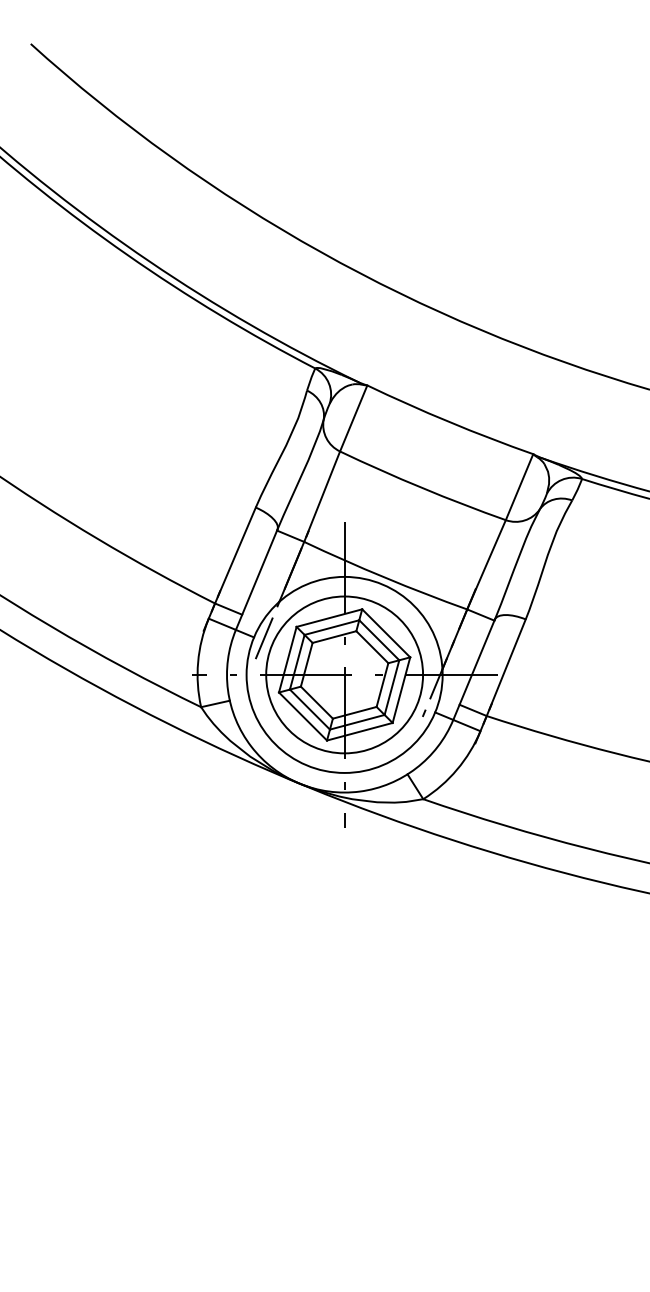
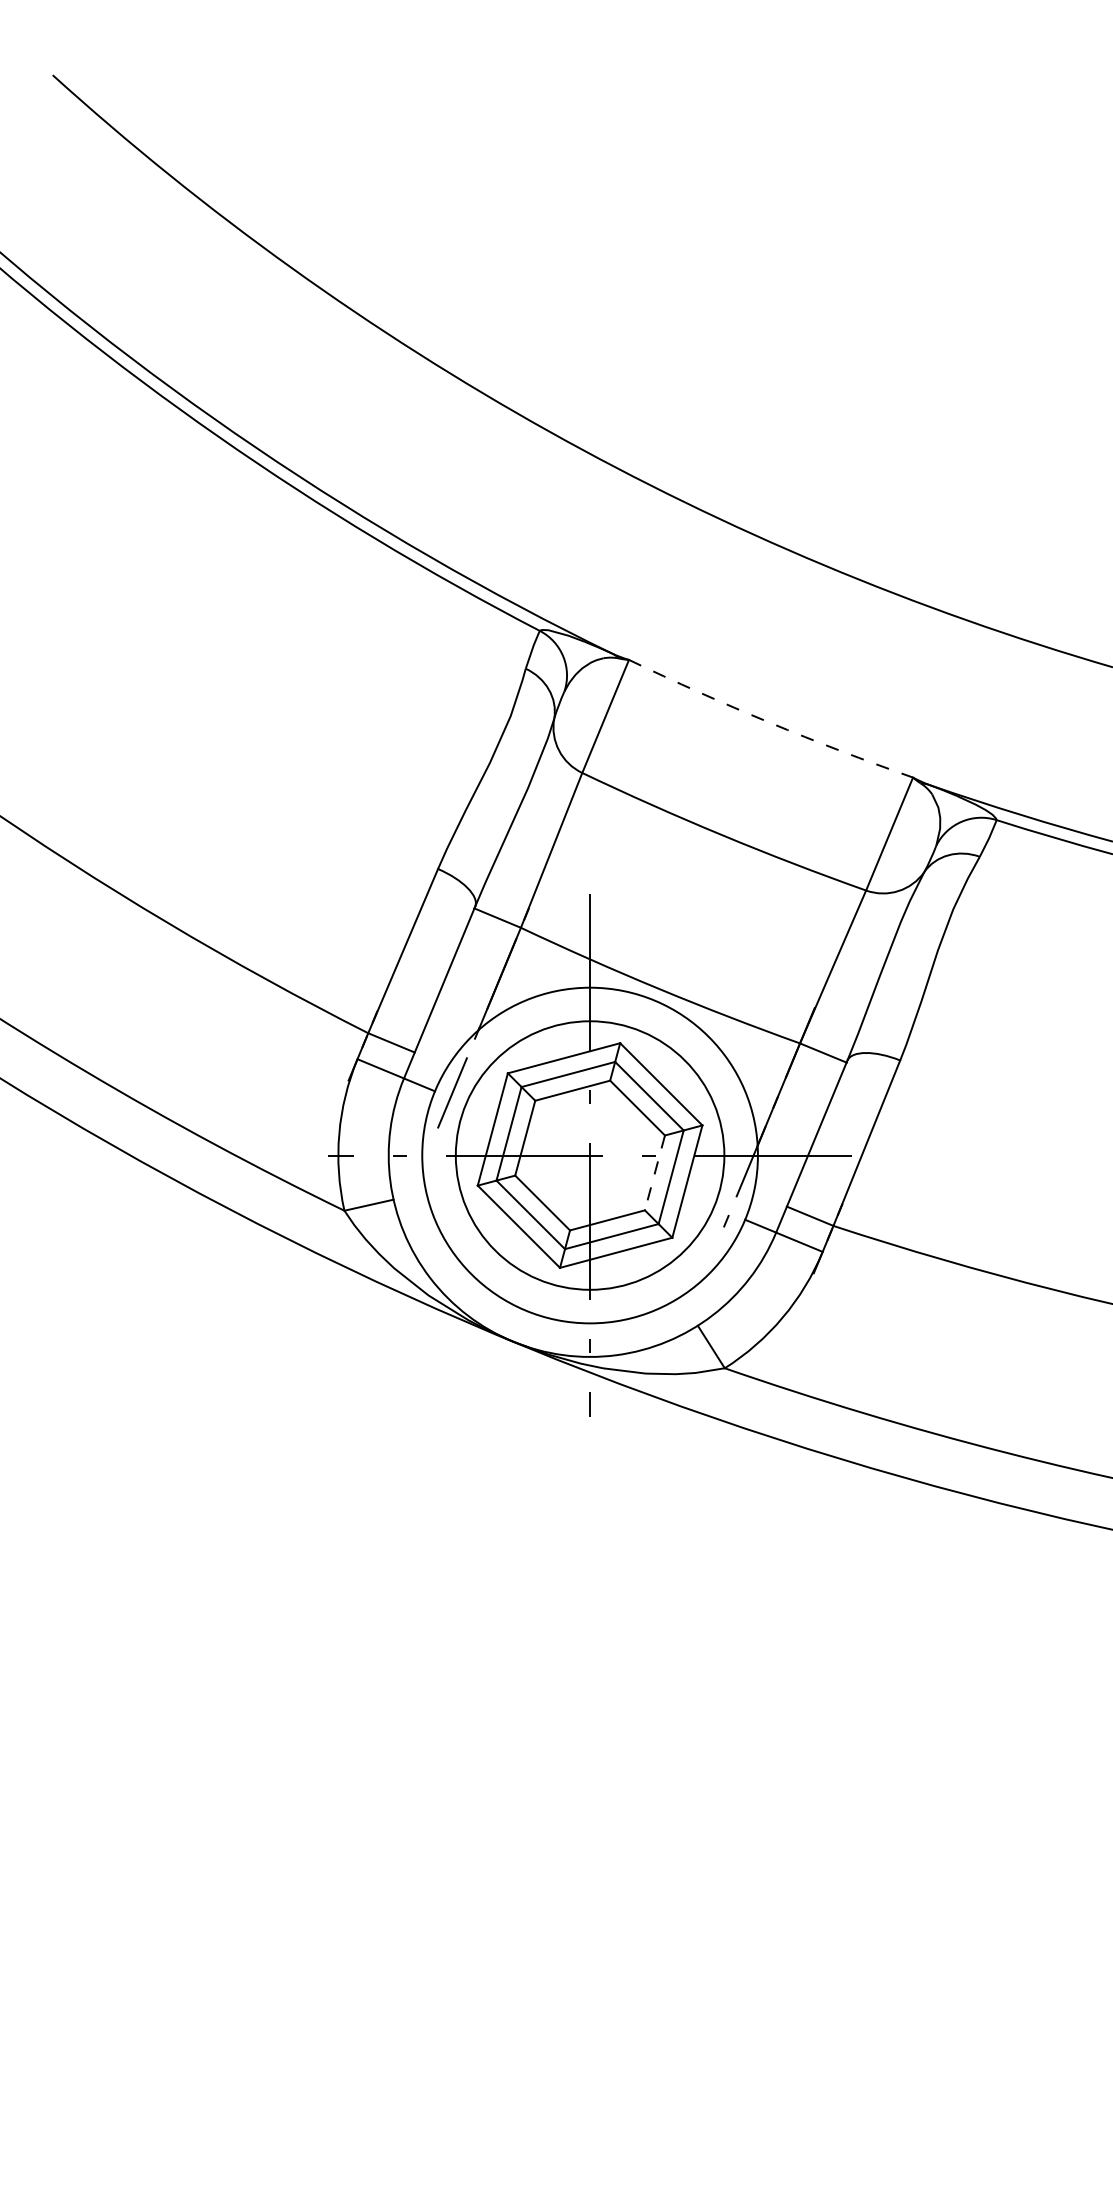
arc: (449, 422) -> (769, 723), solid -> dashed
line: (382, 685) -> (654, 1173), solid -> dashed

